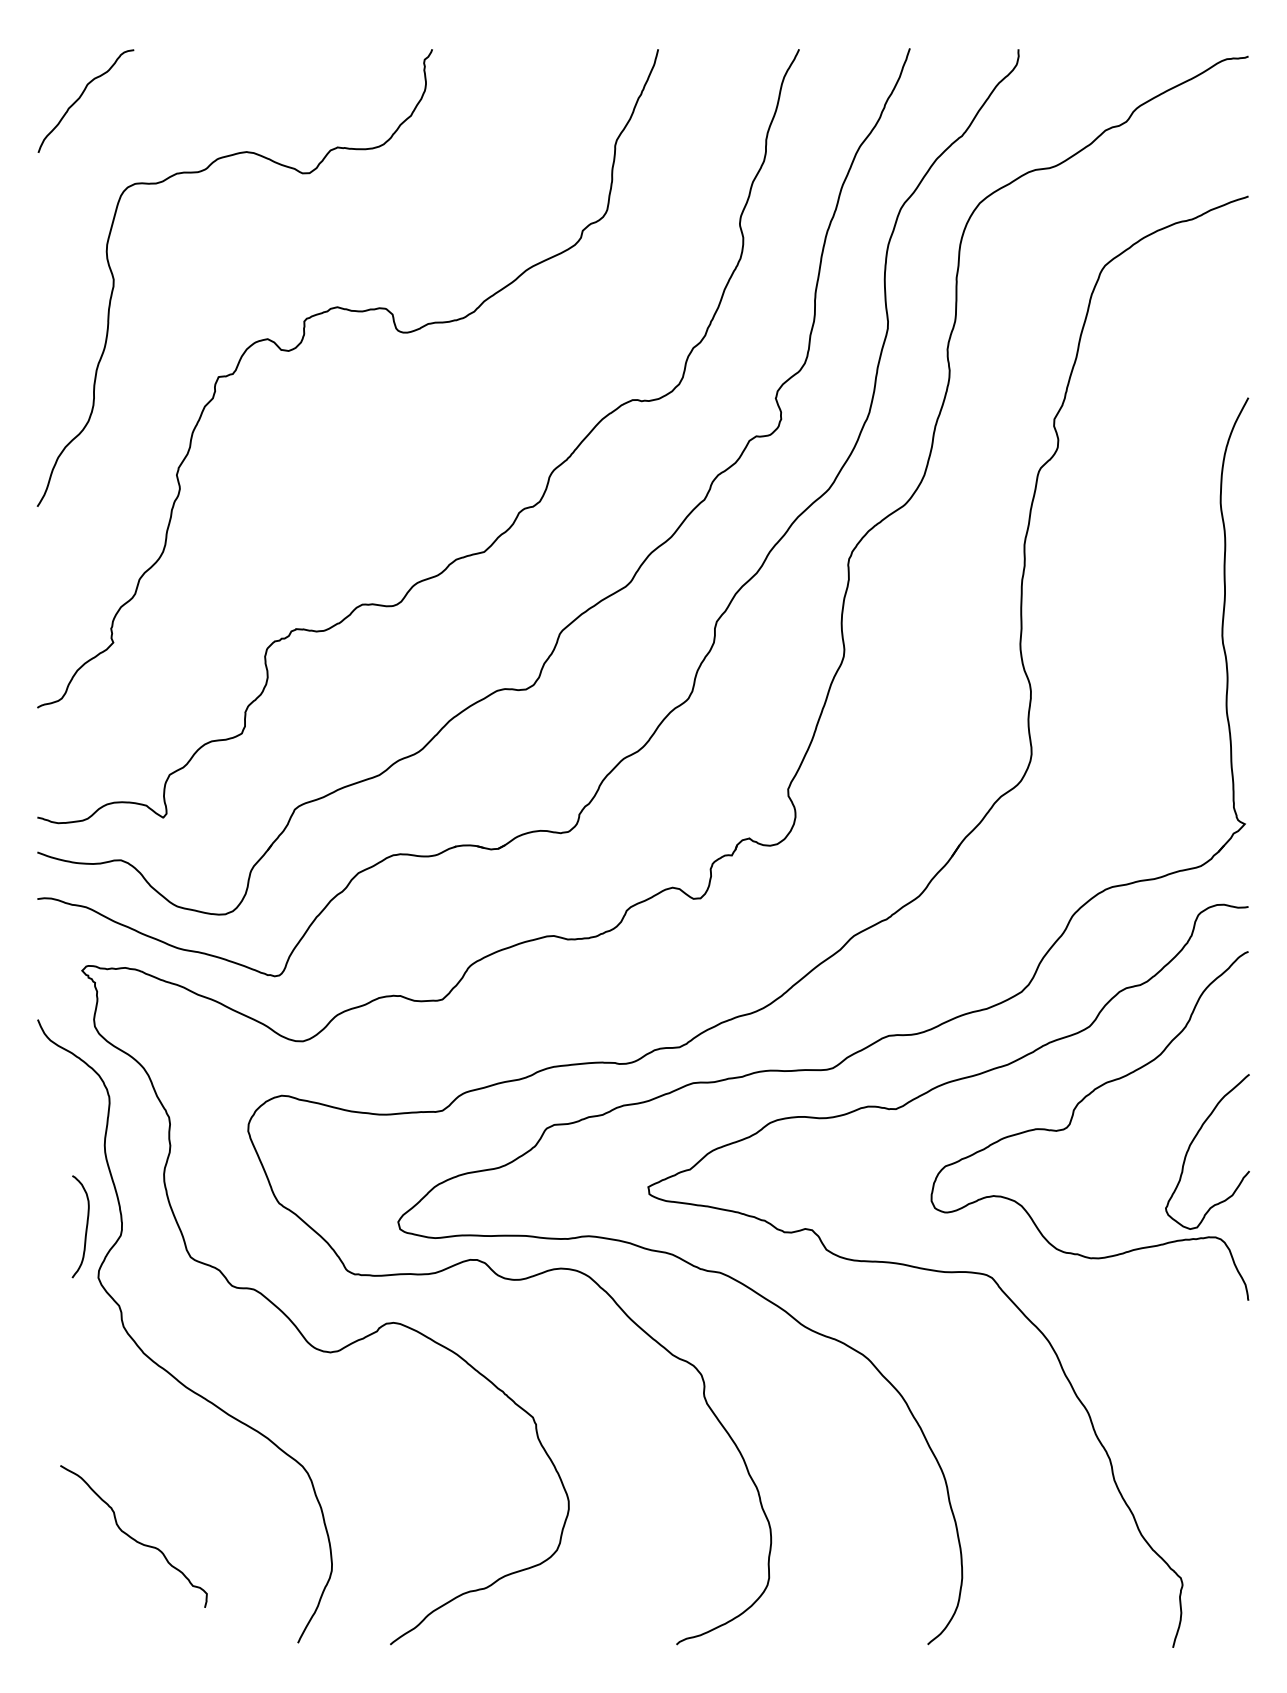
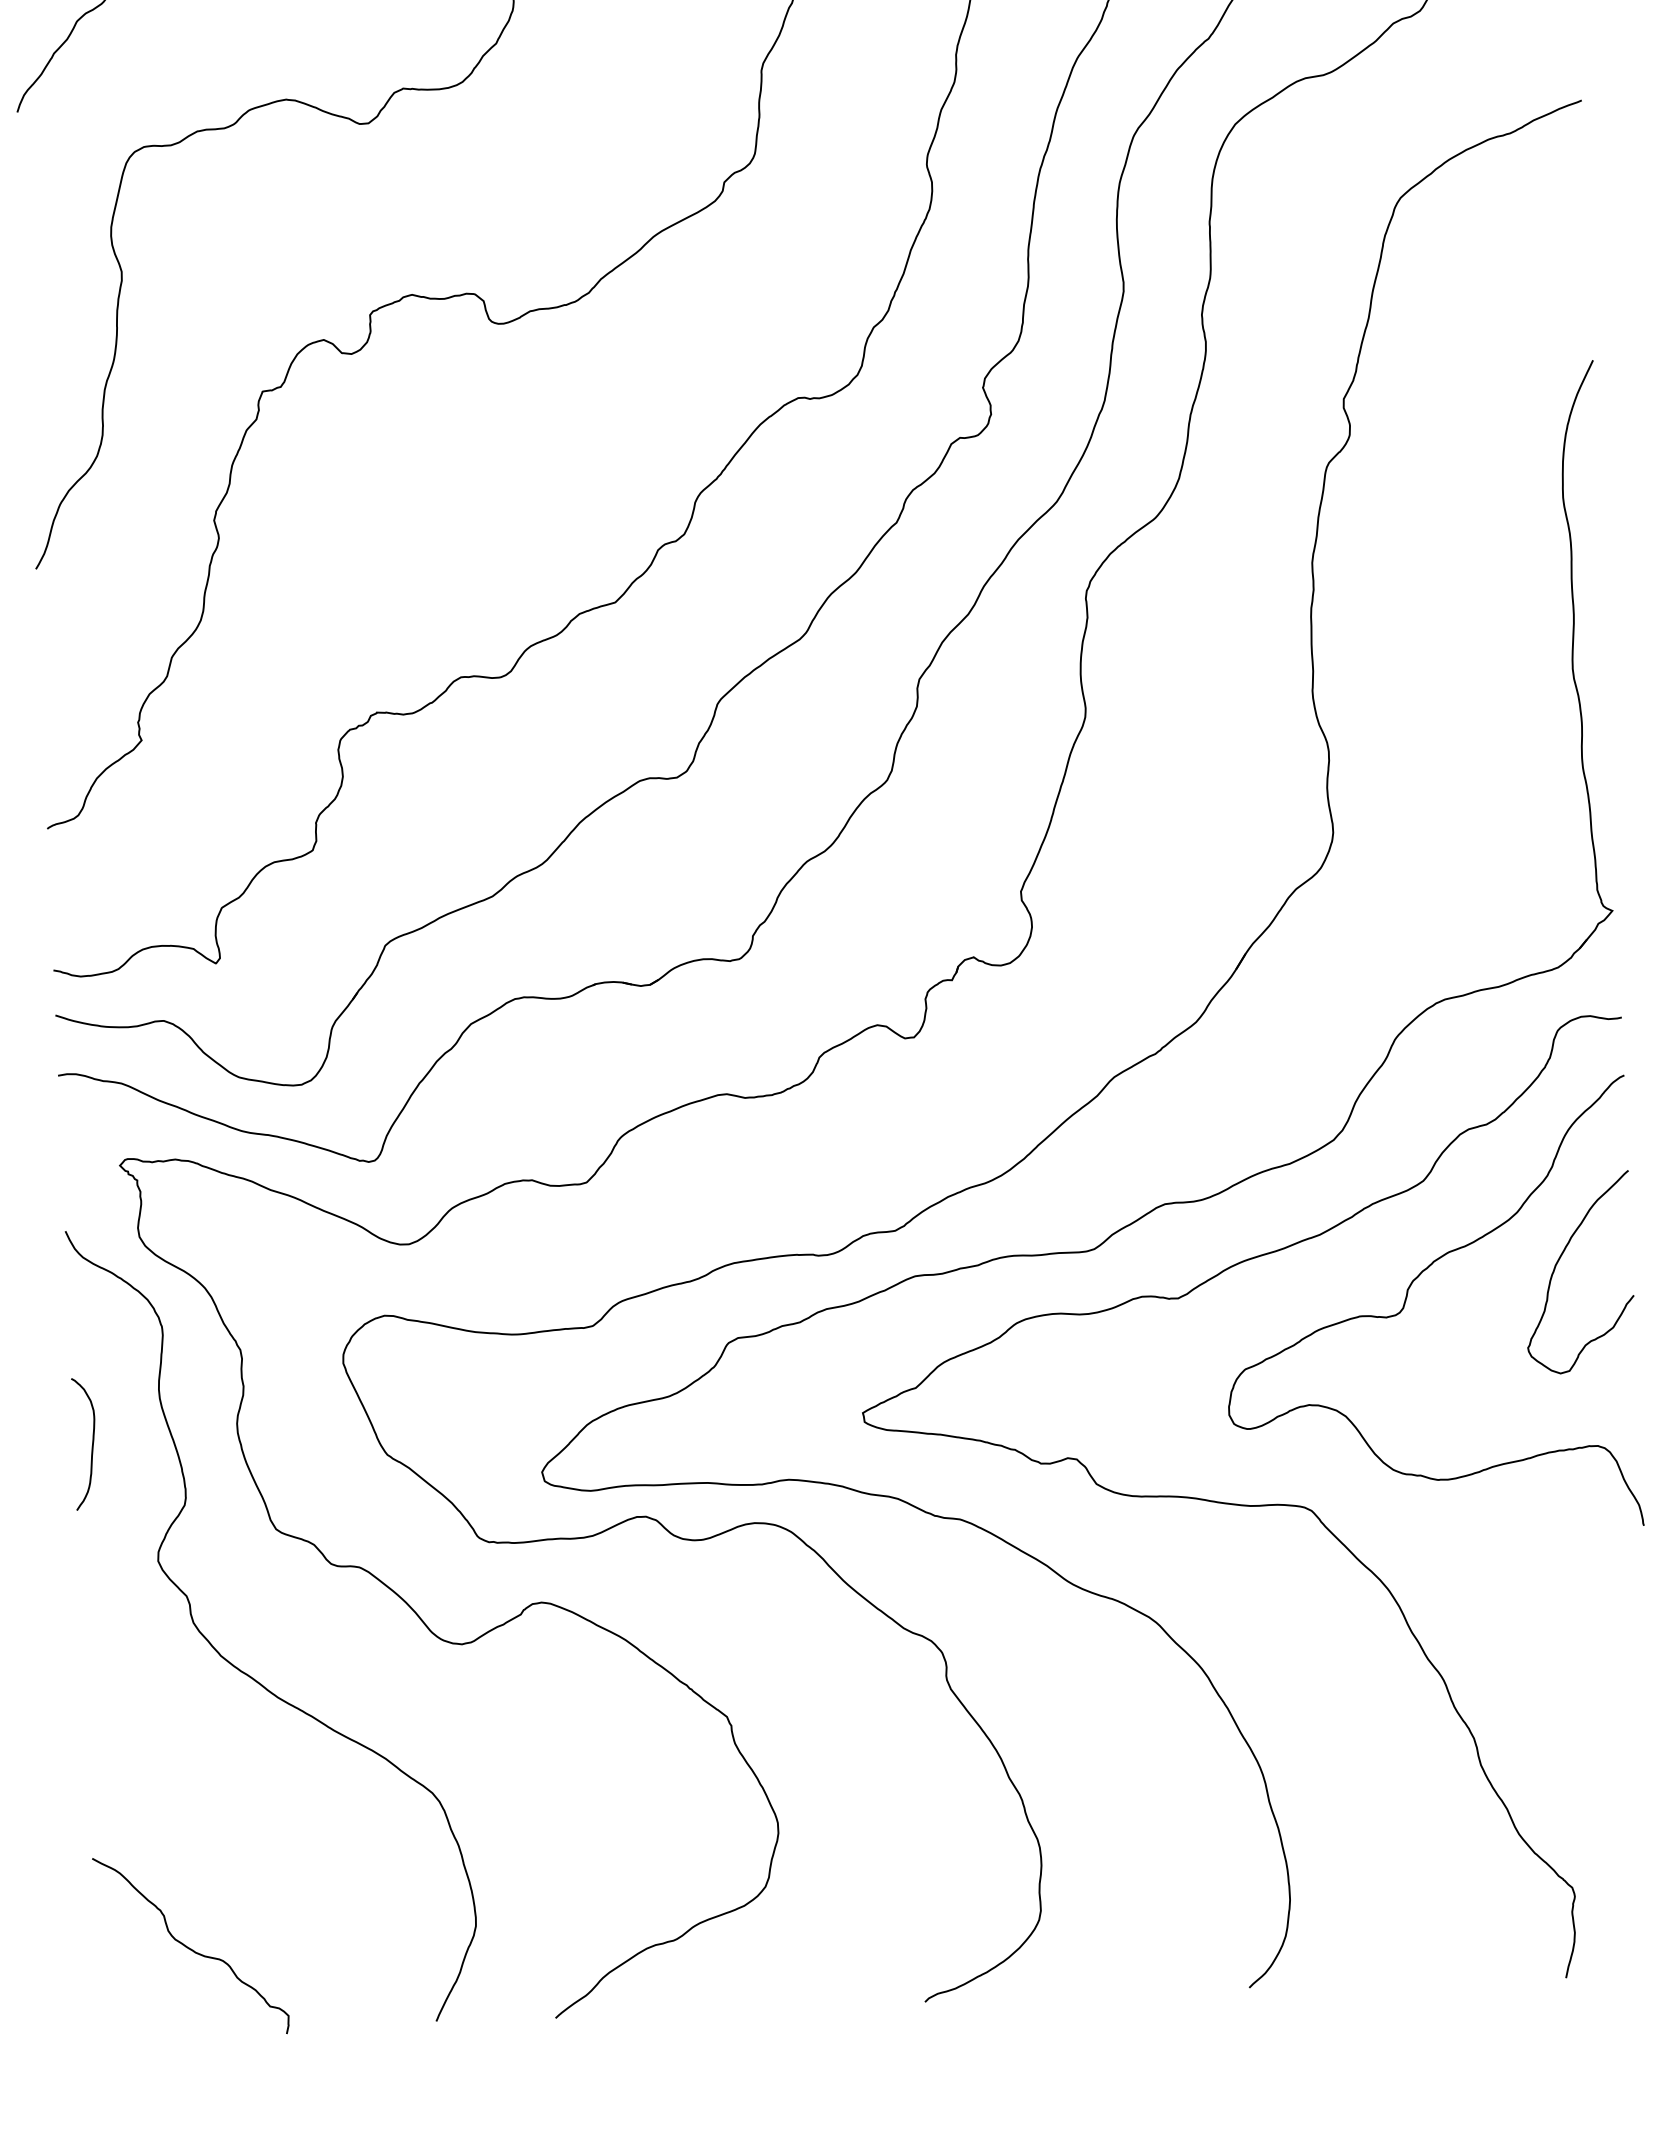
curve: (1192, 1143) -> (1558, 1262), moved
curve: (85, 1228) -> (91, 1445), moved
curve: (132, 1537) -> (189, 1947), moved

